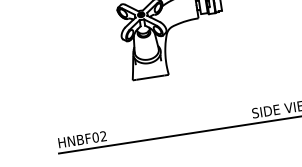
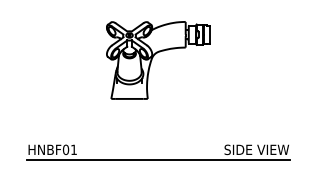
text: (103, 136) -> (73, 149), HNBF02 -> HNBF01

